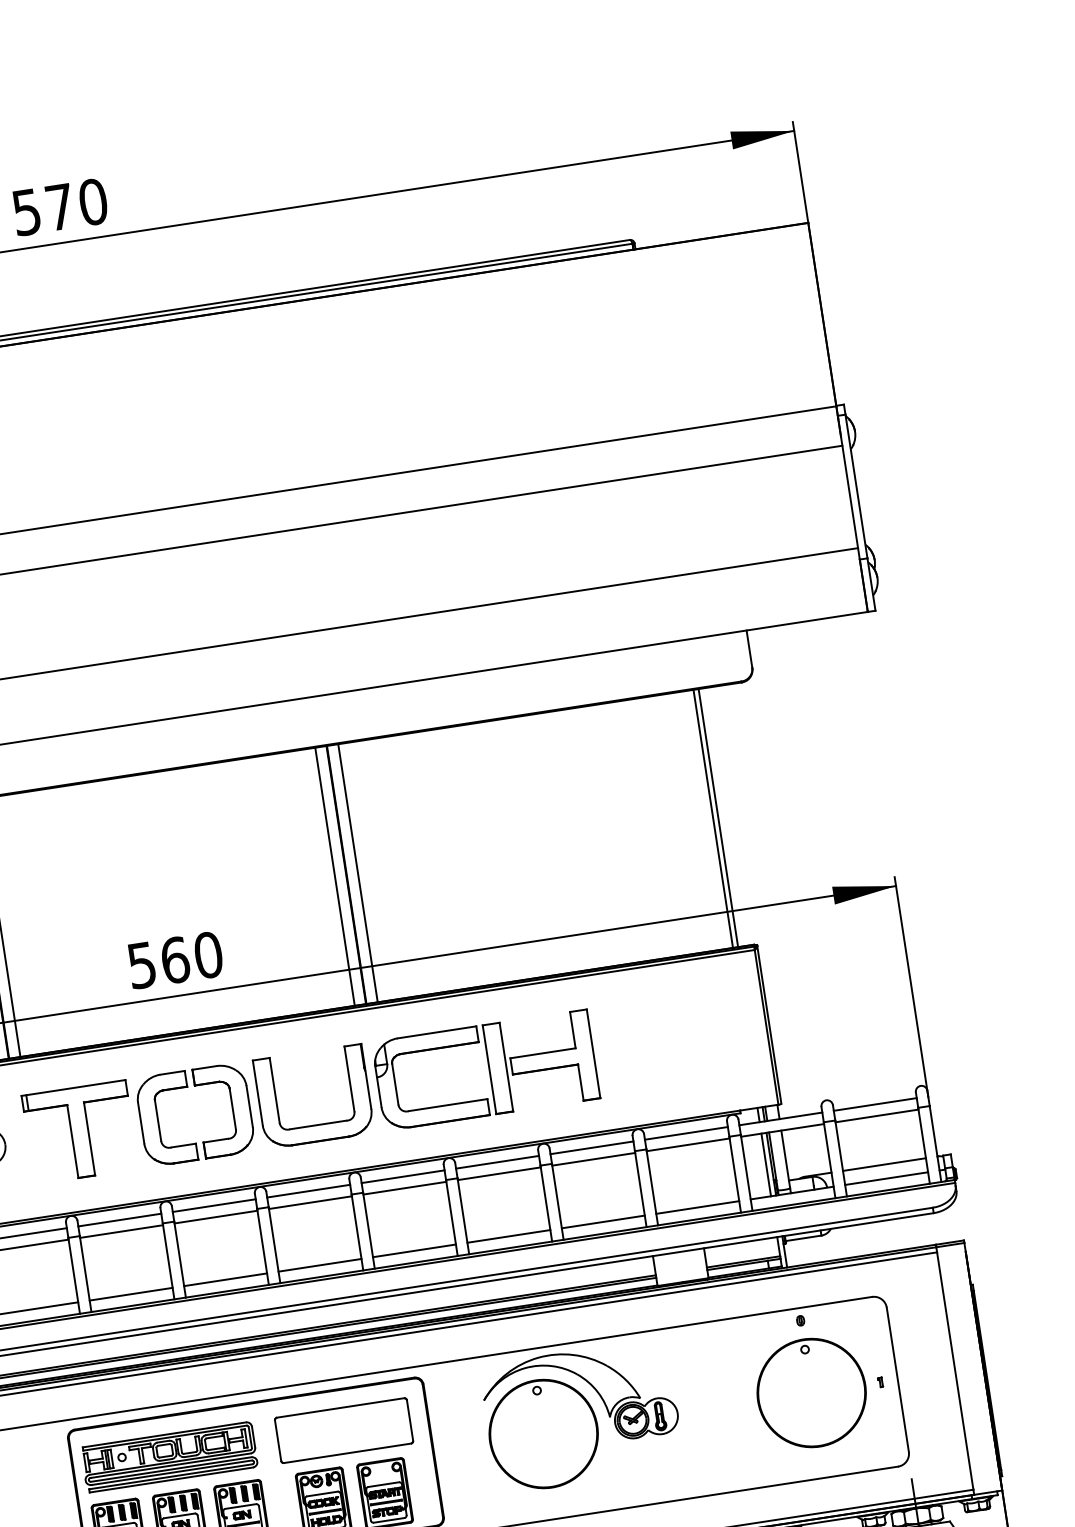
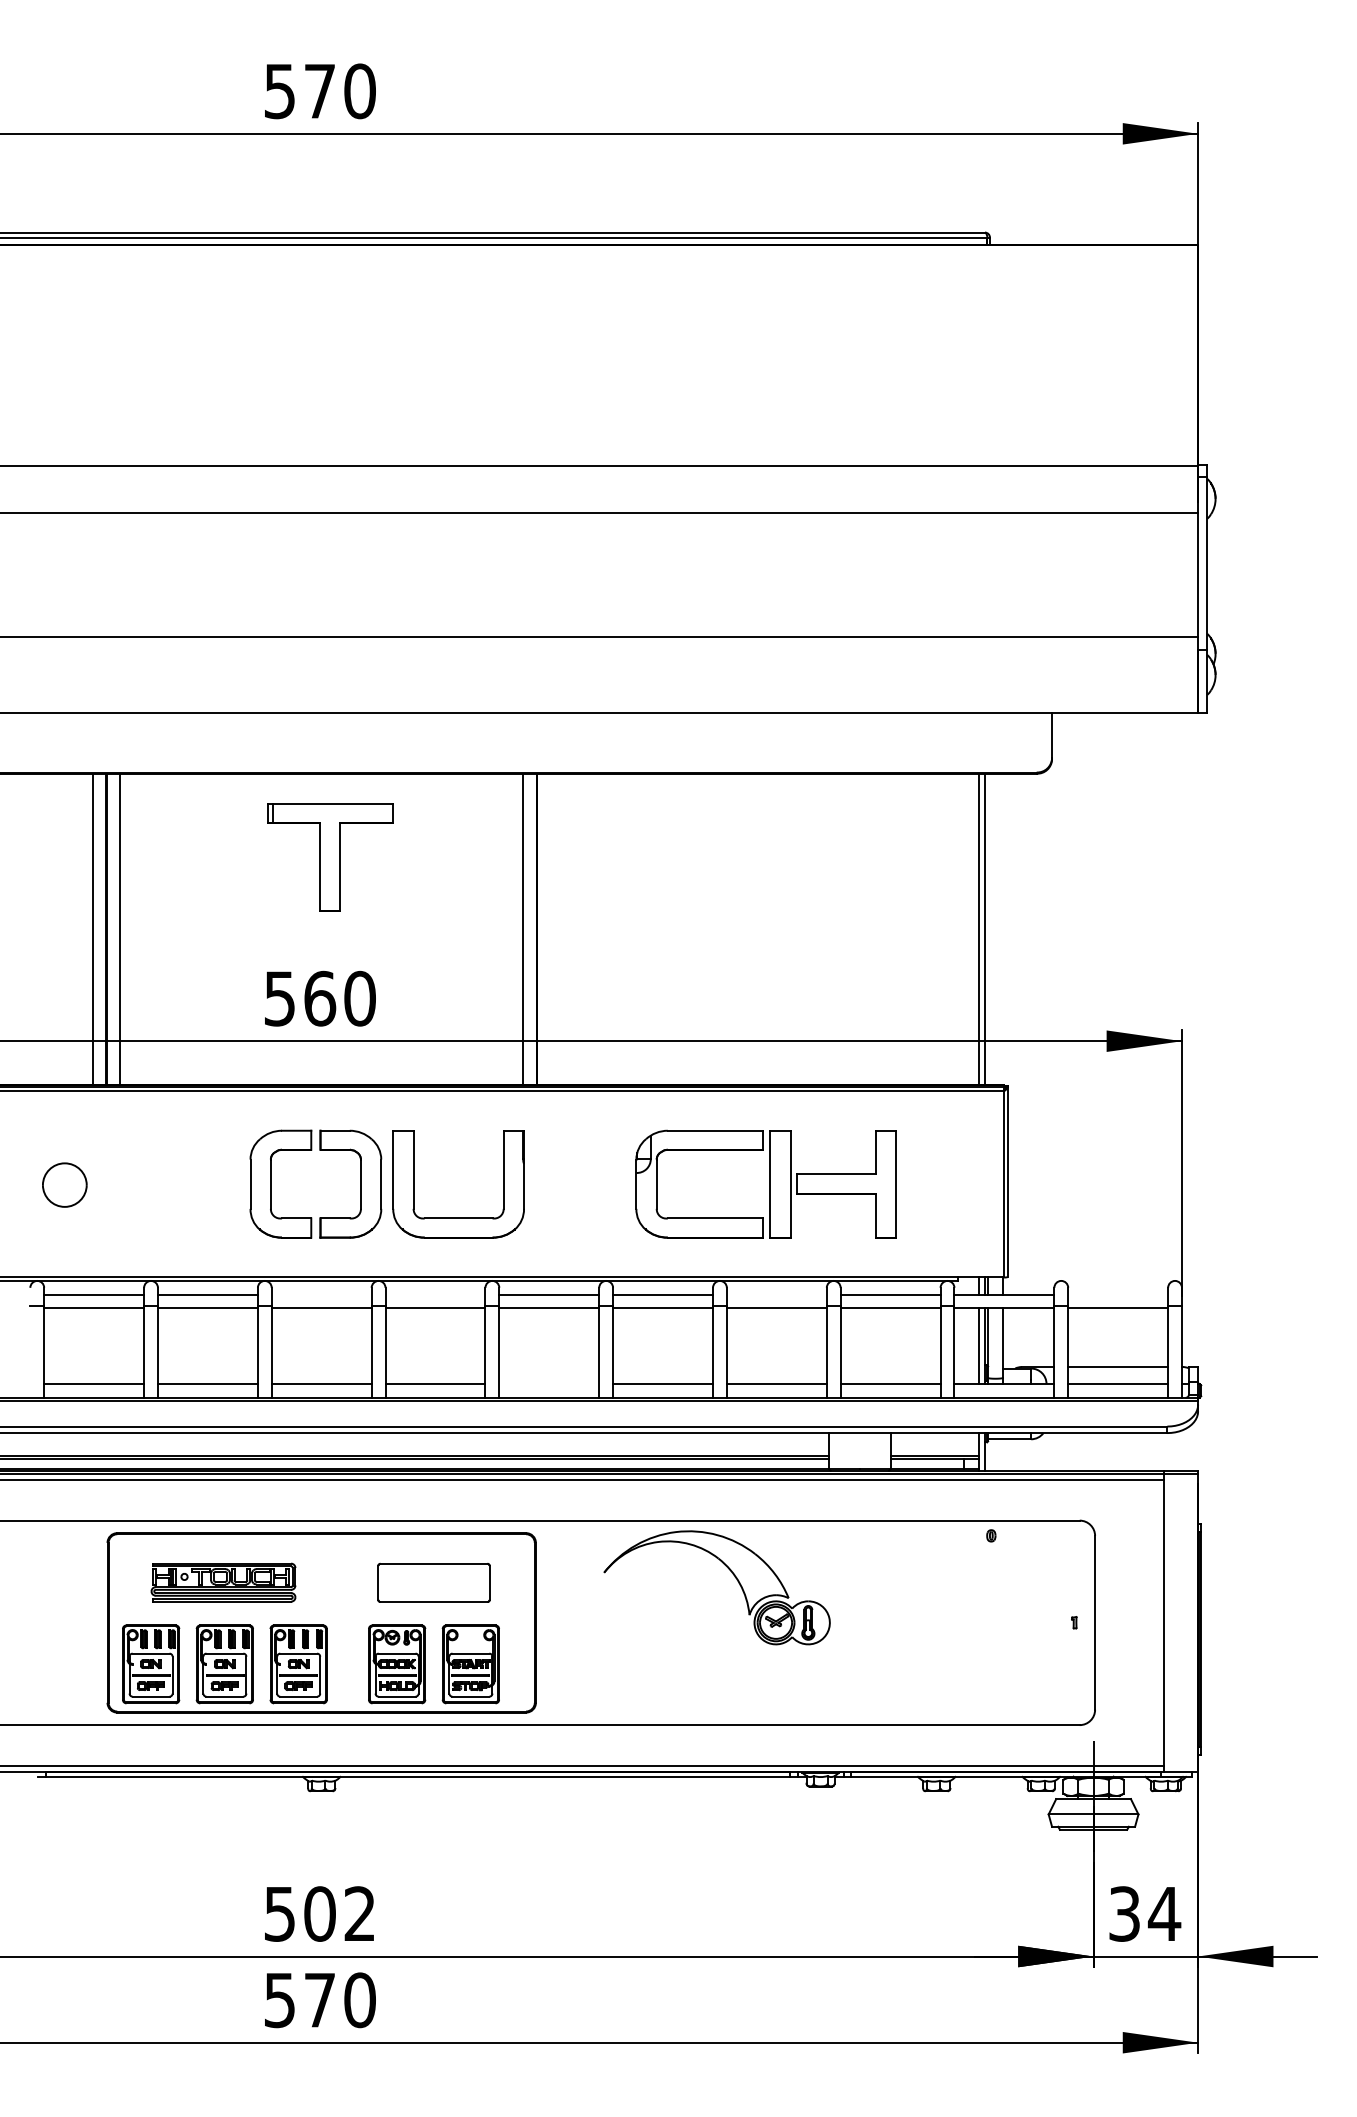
line: (357, 872) -> (550, 928), removed
part: (485, 1069) -> (765, 1183), moved
line: (875, 1104) -> (1118, 1294), removed
part: (80, 1132) -> (330, 857), moved
line: (591, 1147) -> (776, 1294), removed
line: (308, 1191) -> (435, 1294), removed
line: (214, 1205) -> (321, 1294), removed
line: (414, 1250) -> (549, 1383), removed
part: (810, 1392) -> (990, 1622), removed
part: (343, 1430) -> (433, 1582), size x0.7
part: (543, 1433) -> (668, 1622), removed
part: (169, 1457) -> (223, 1582), size x0.7

